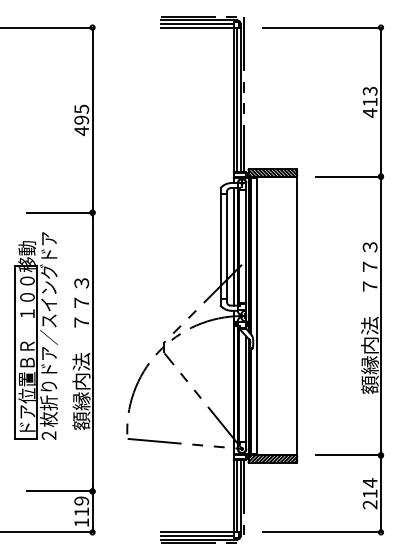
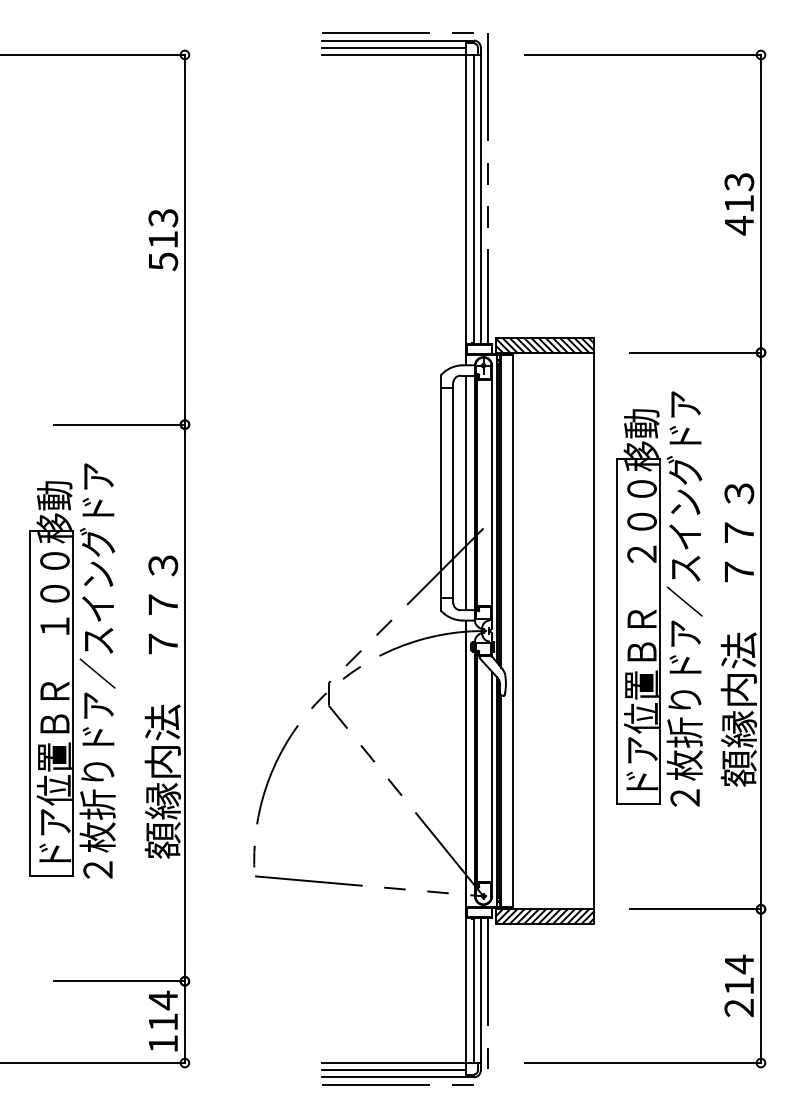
text: (81, 120) -> (162, 240), 495 -> 513
part: (329, 299) -> (658, 597), added
text: (81, 500) -> (162, 999), 119 -> 114

